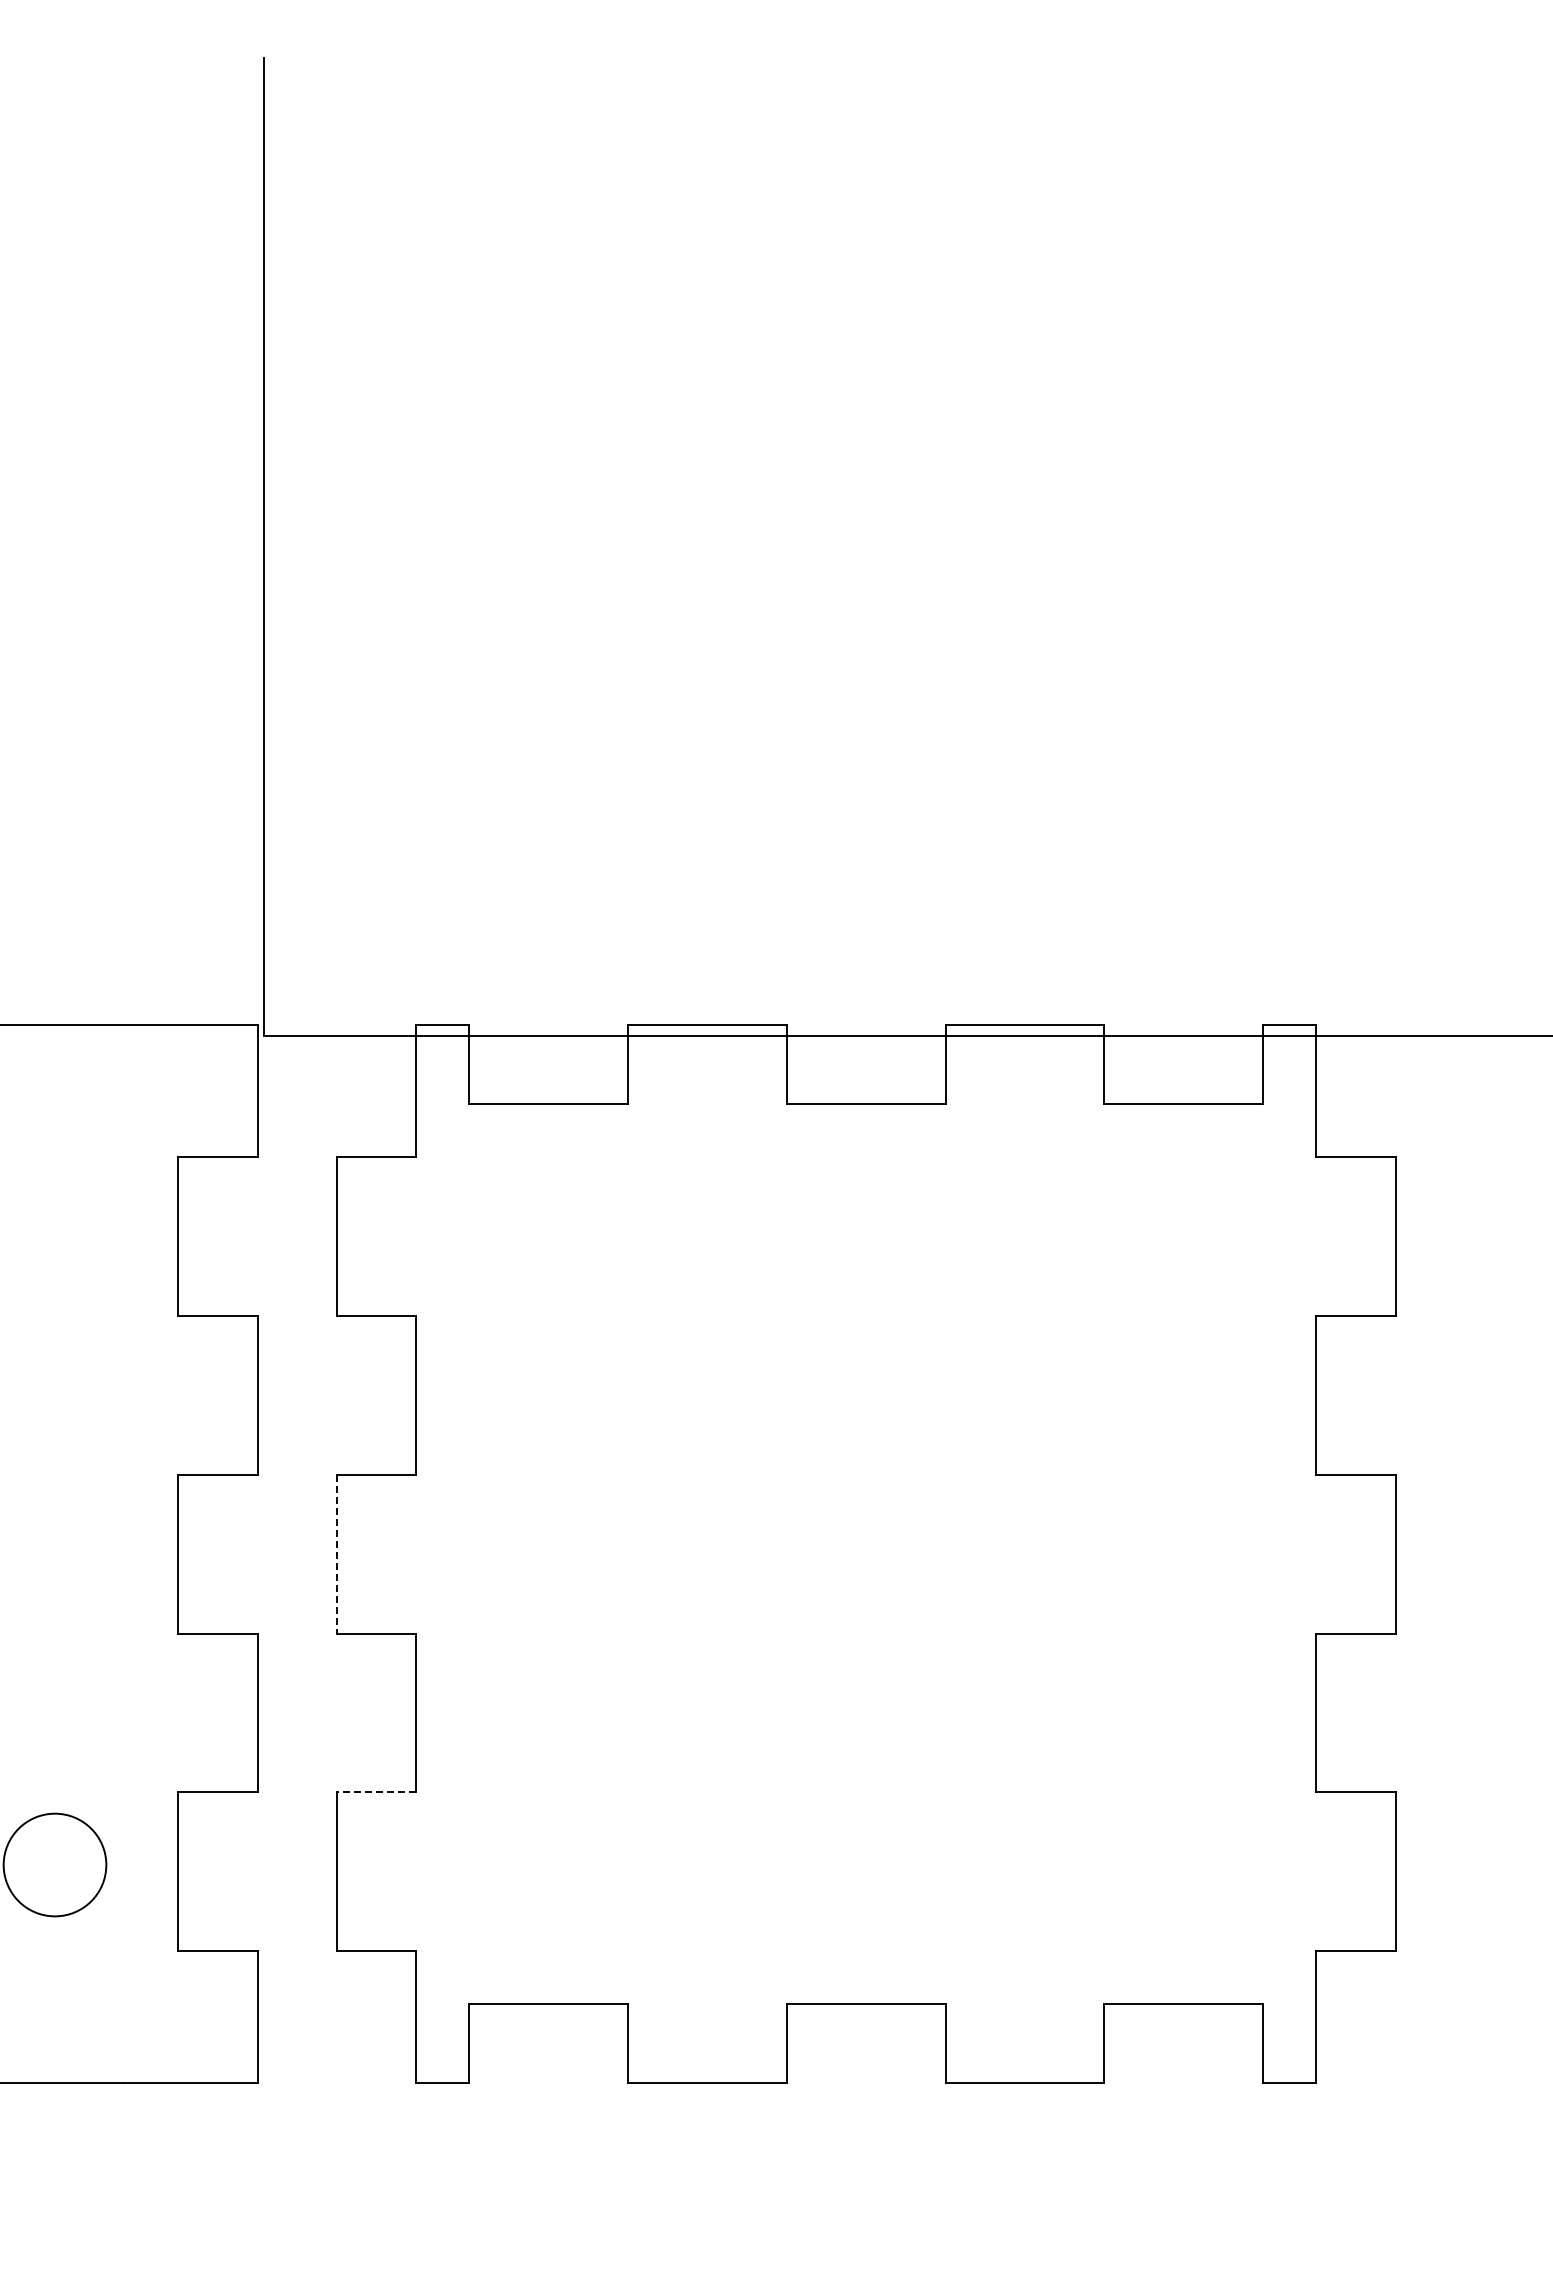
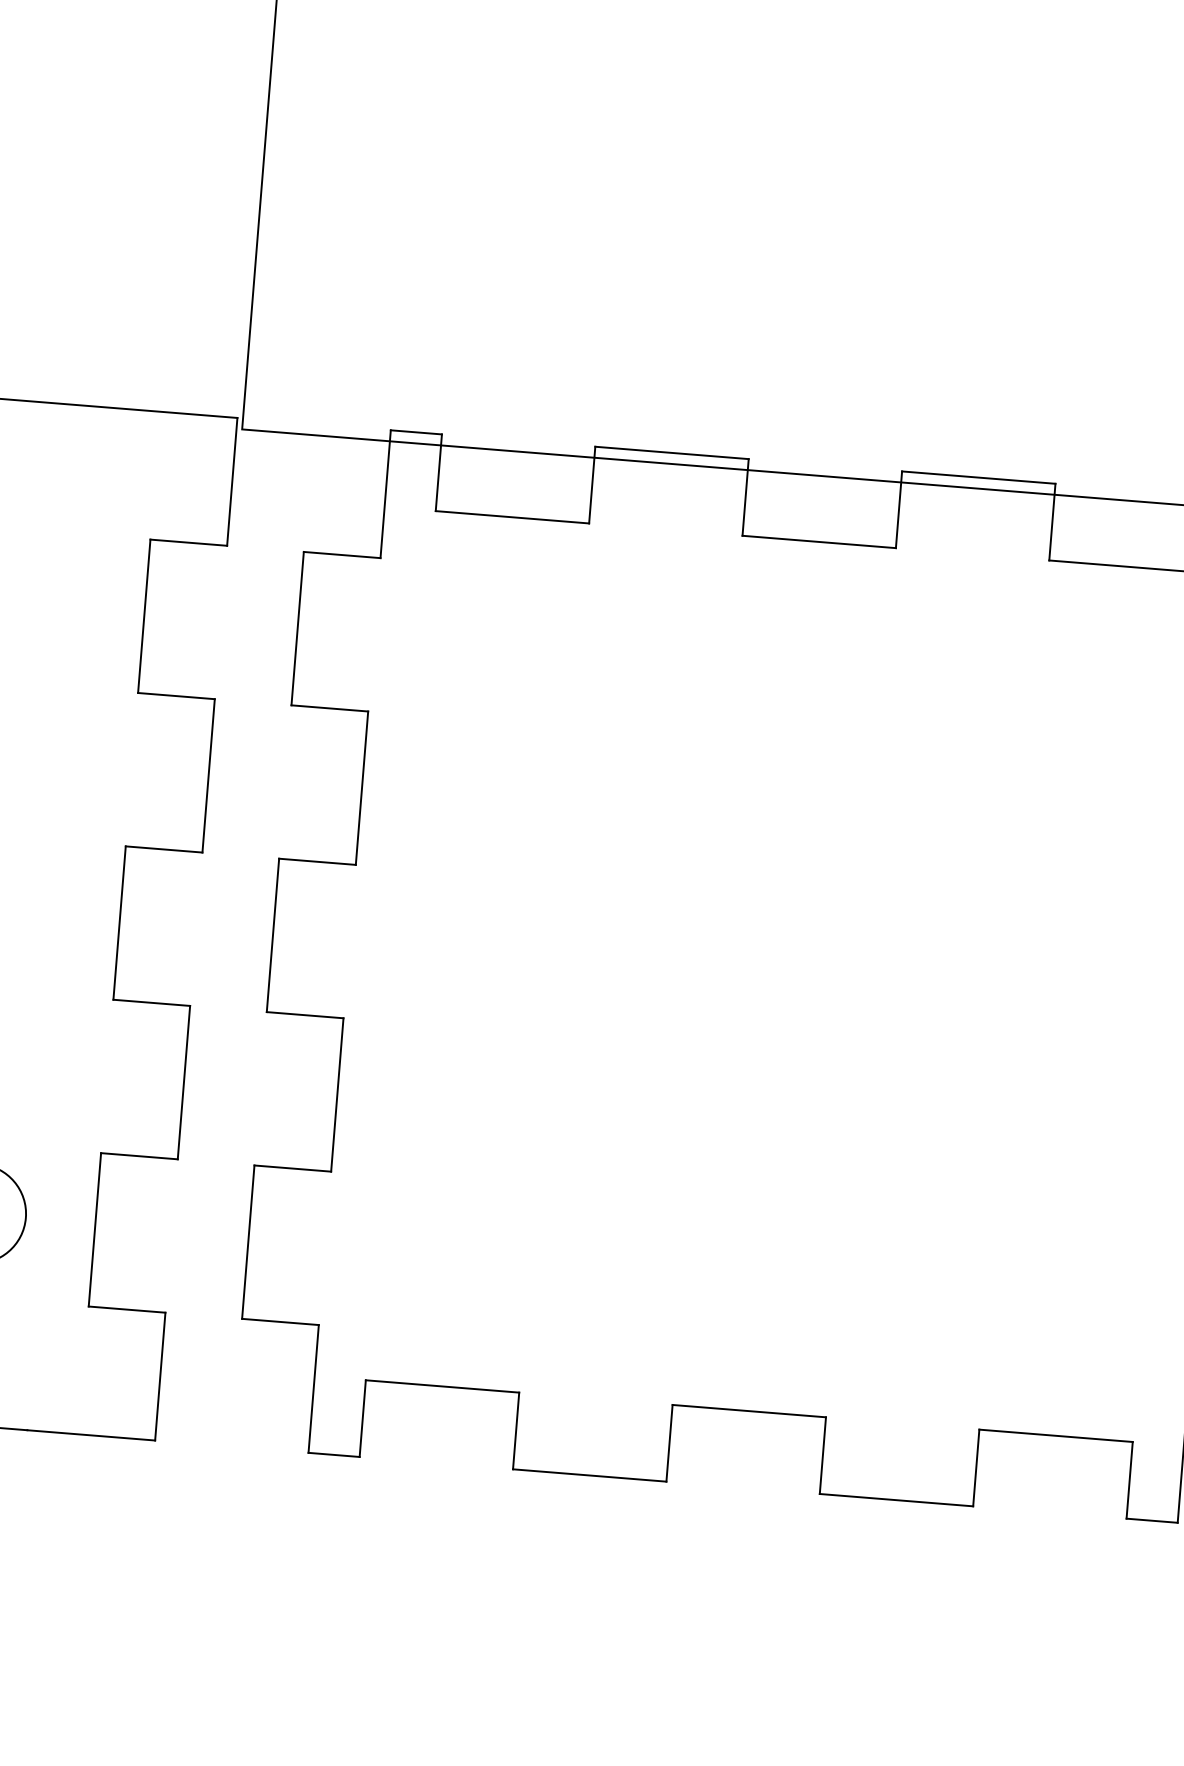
line: (337, 1554) -> (273, 935), dashed -> solid
line: (376, 1792) -> (292, 1168), dashed -> solid

